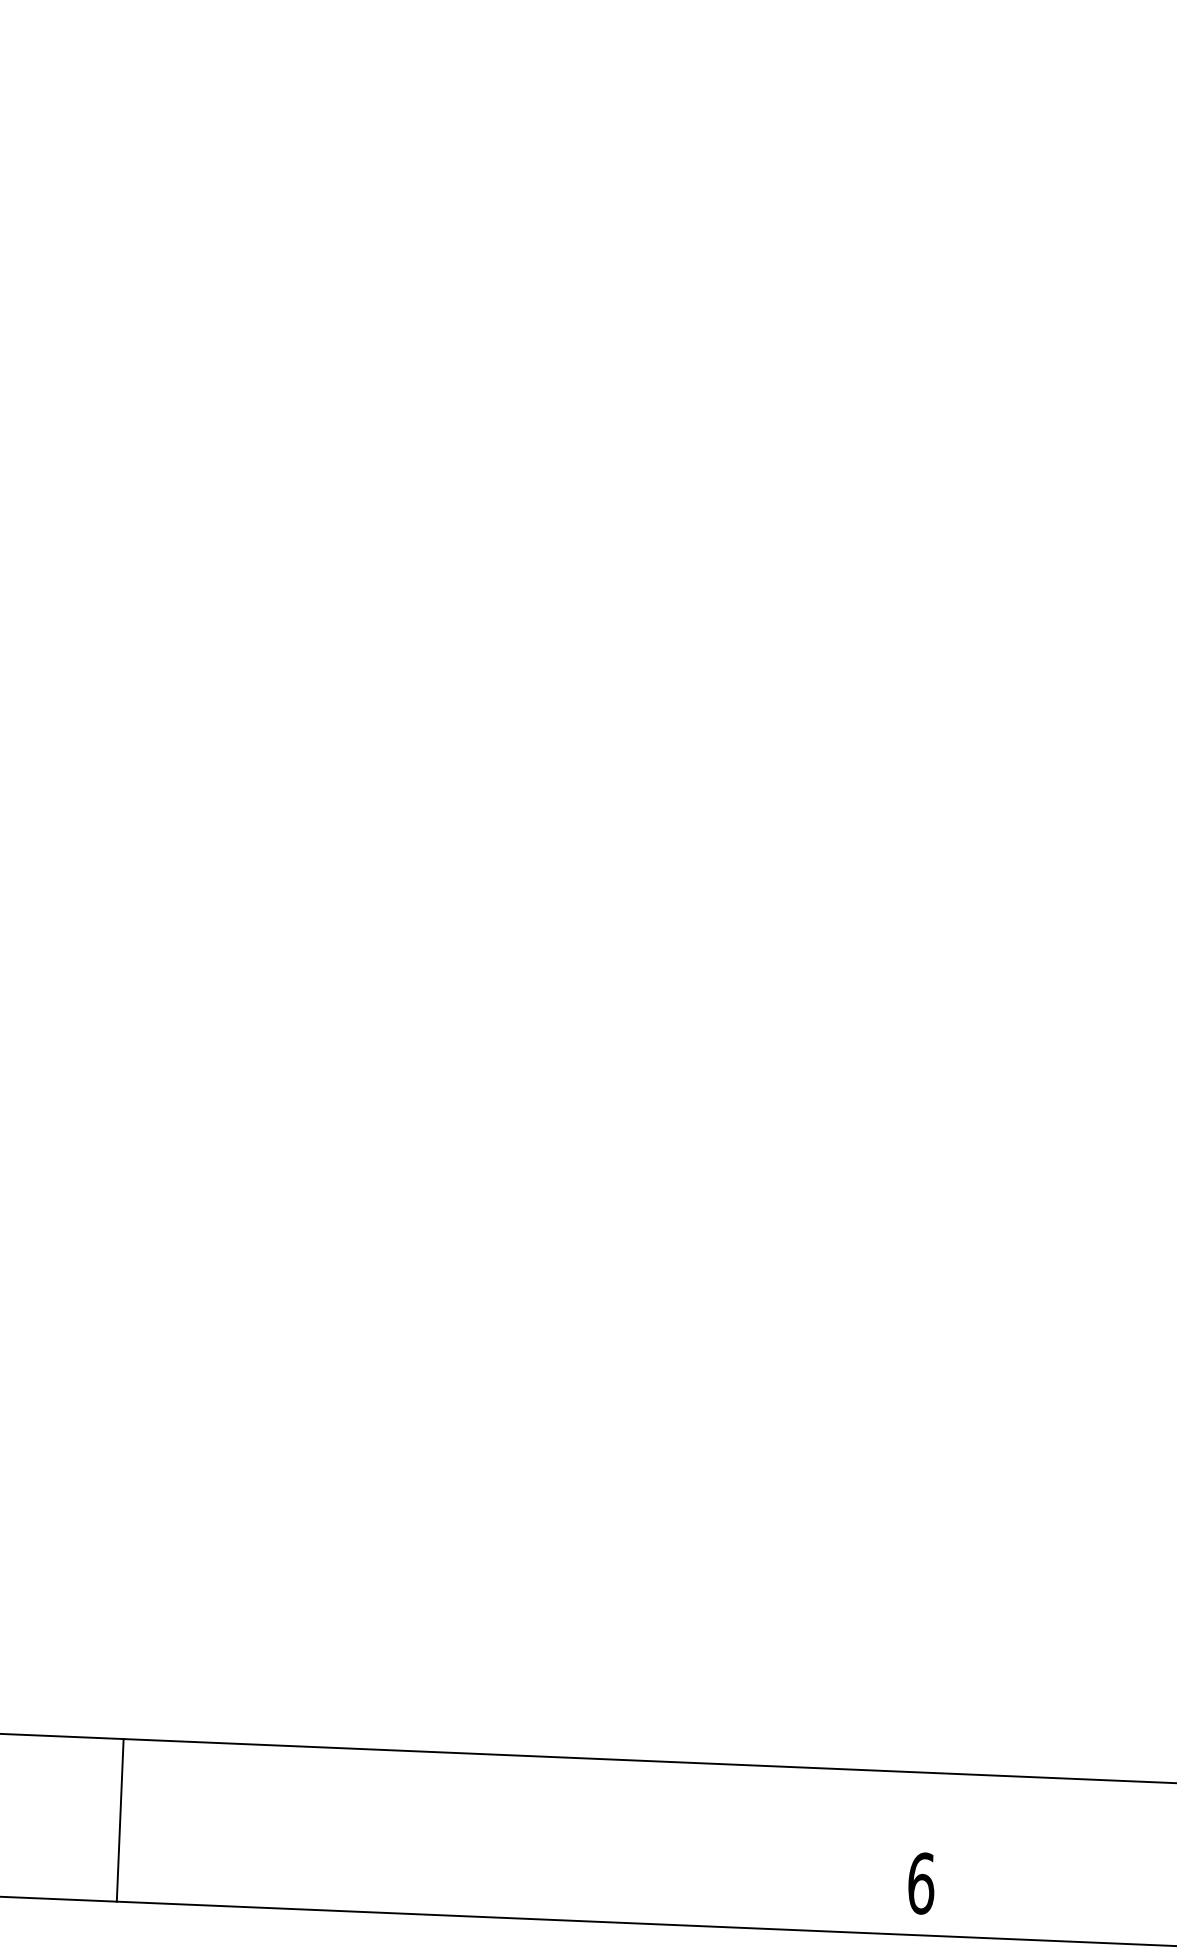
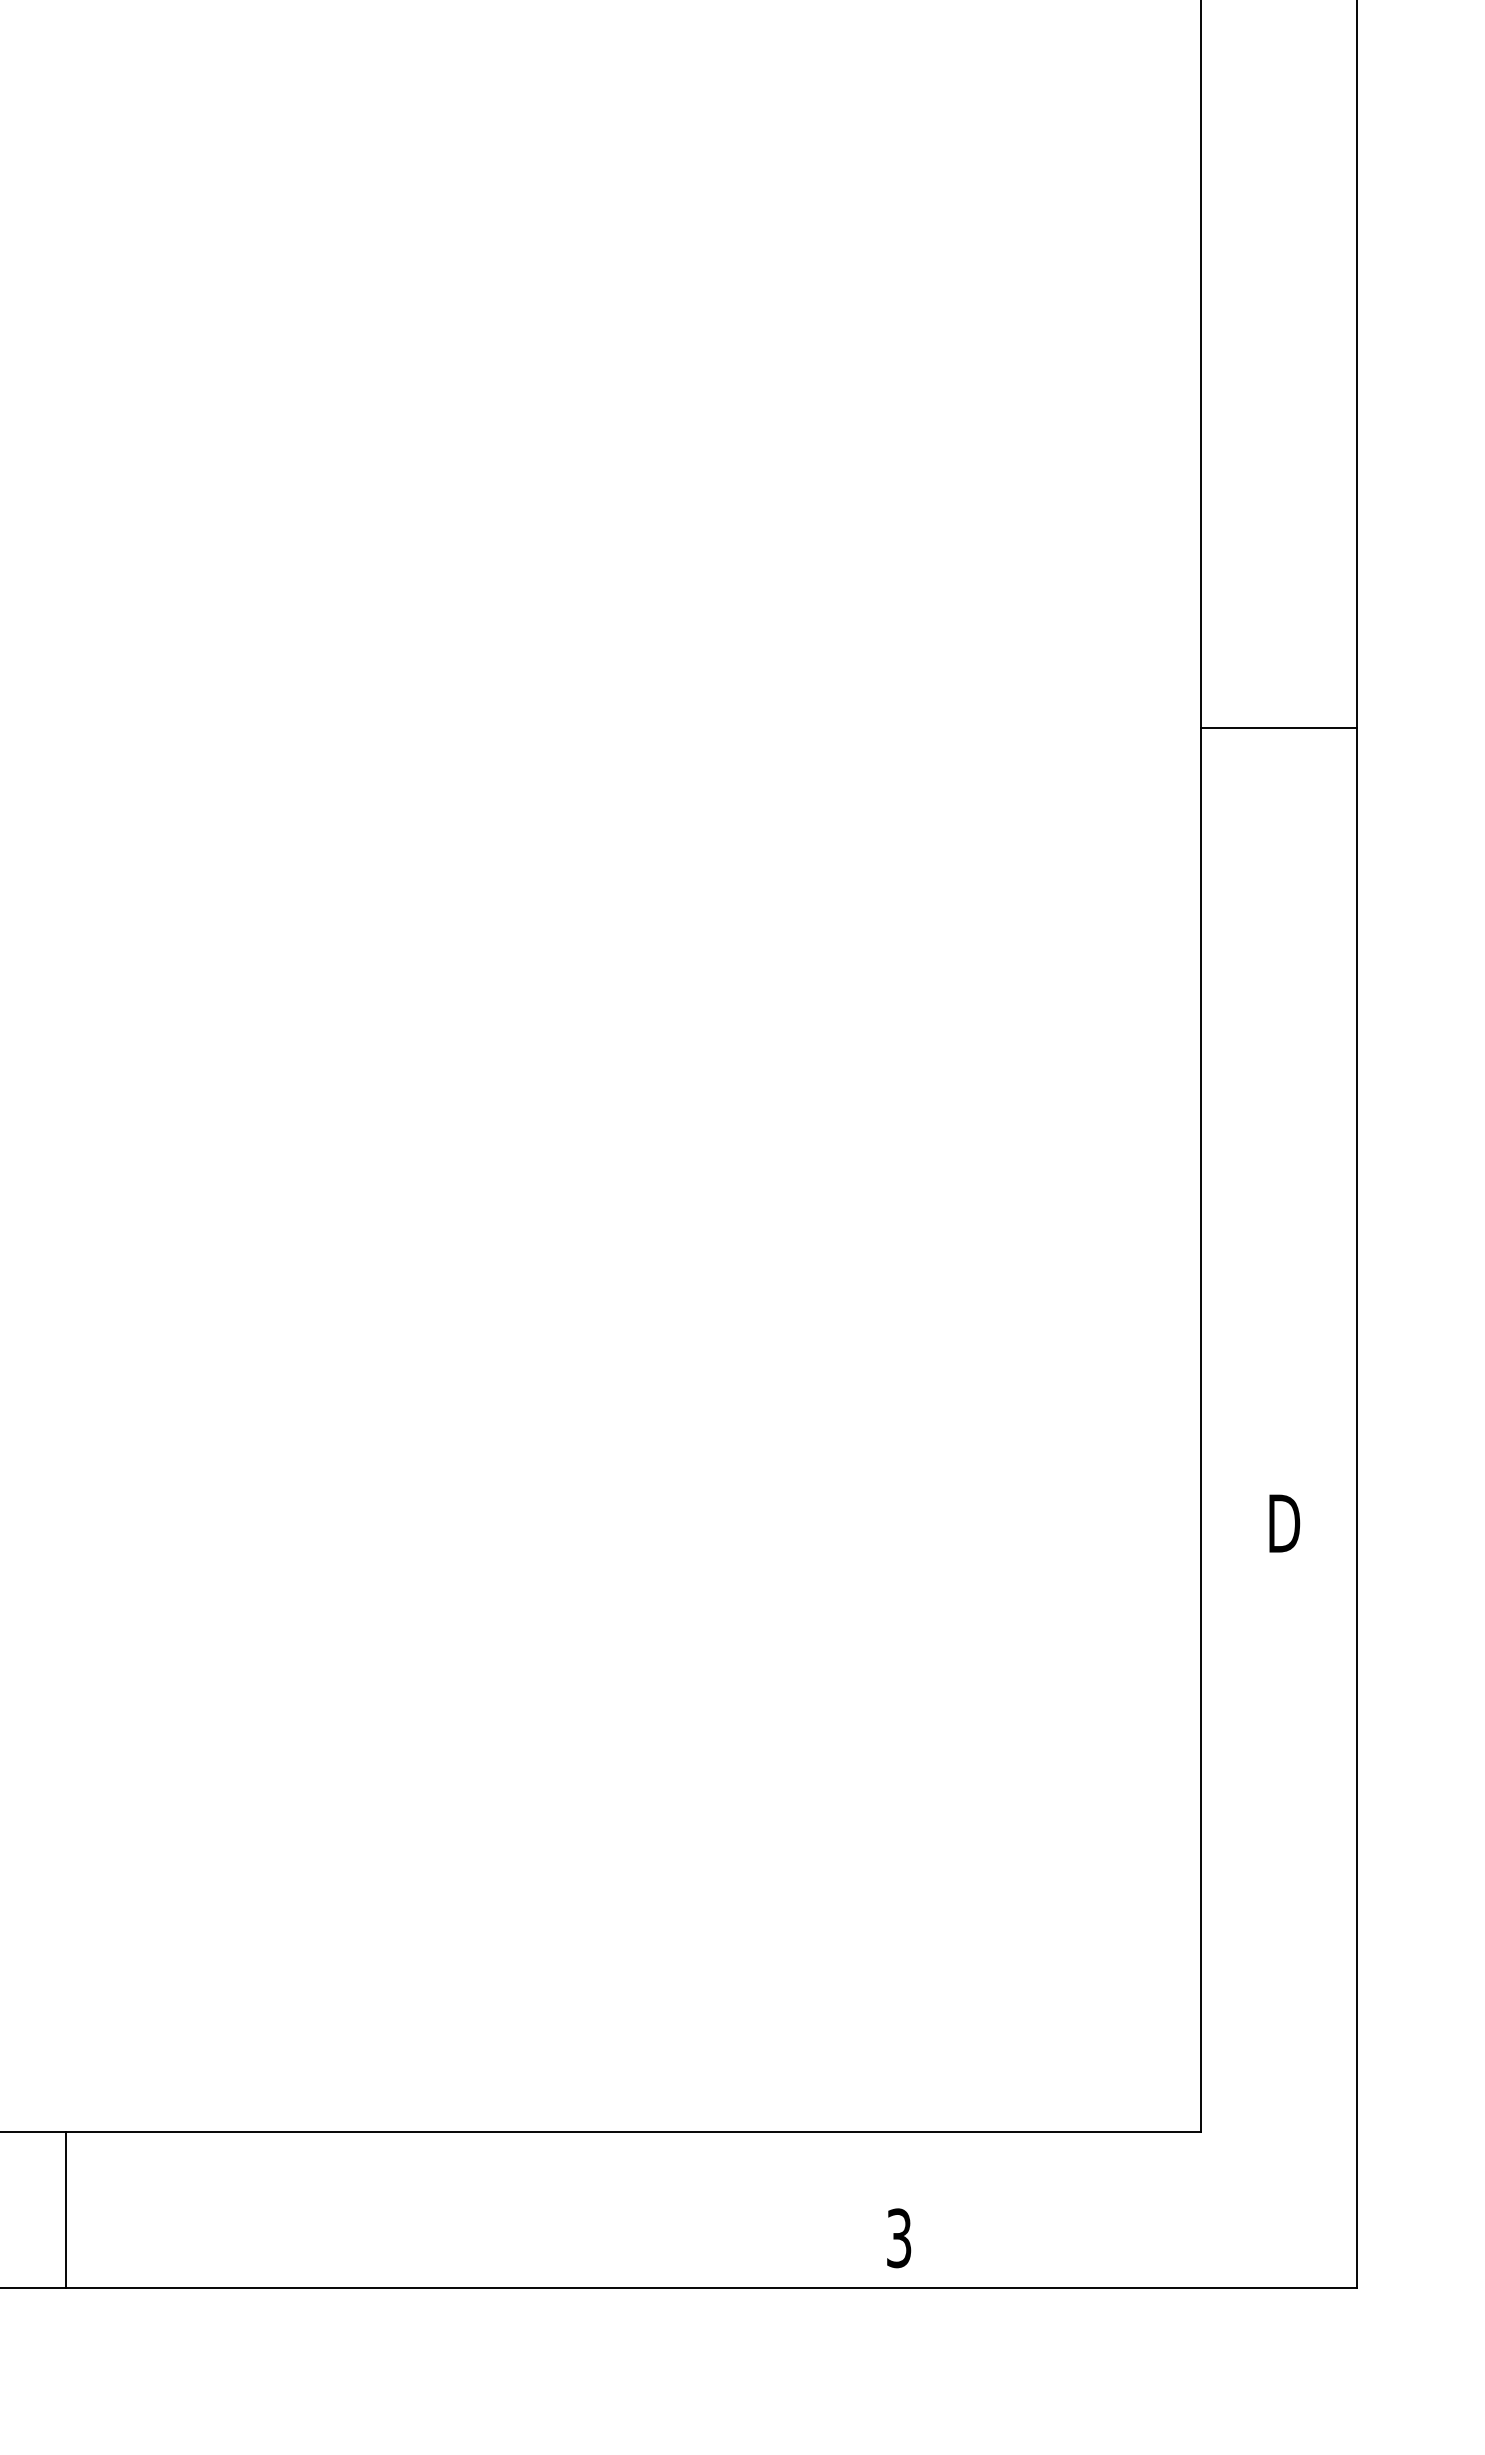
line: (120, 1819) -> (66, 2209), moved
text: (920, 1883) -> (898, 2238), 6 -> 3

